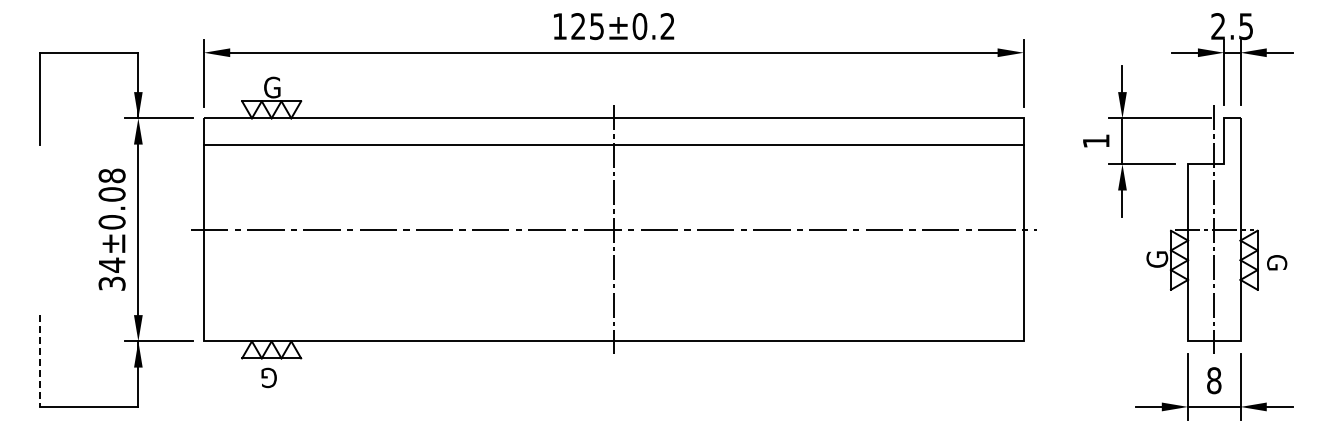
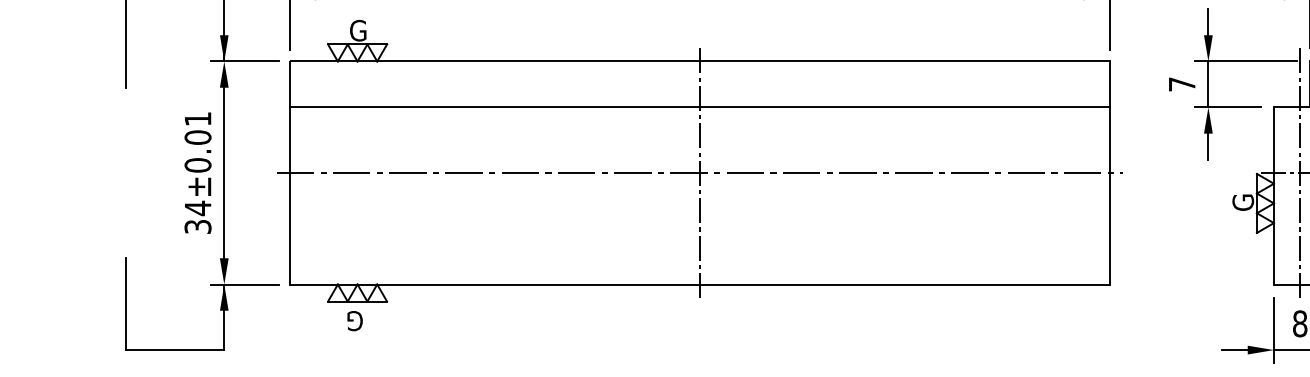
text: (1096, 141) -> (1182, 84), 1 -> 7
line: (613, 145) -> (699, 107), moved
text: (111, 175) -> (197, 118), 34±0.08 -> 34±0.01
line: (39, 361) -> (125, 304), dashed -> solid

